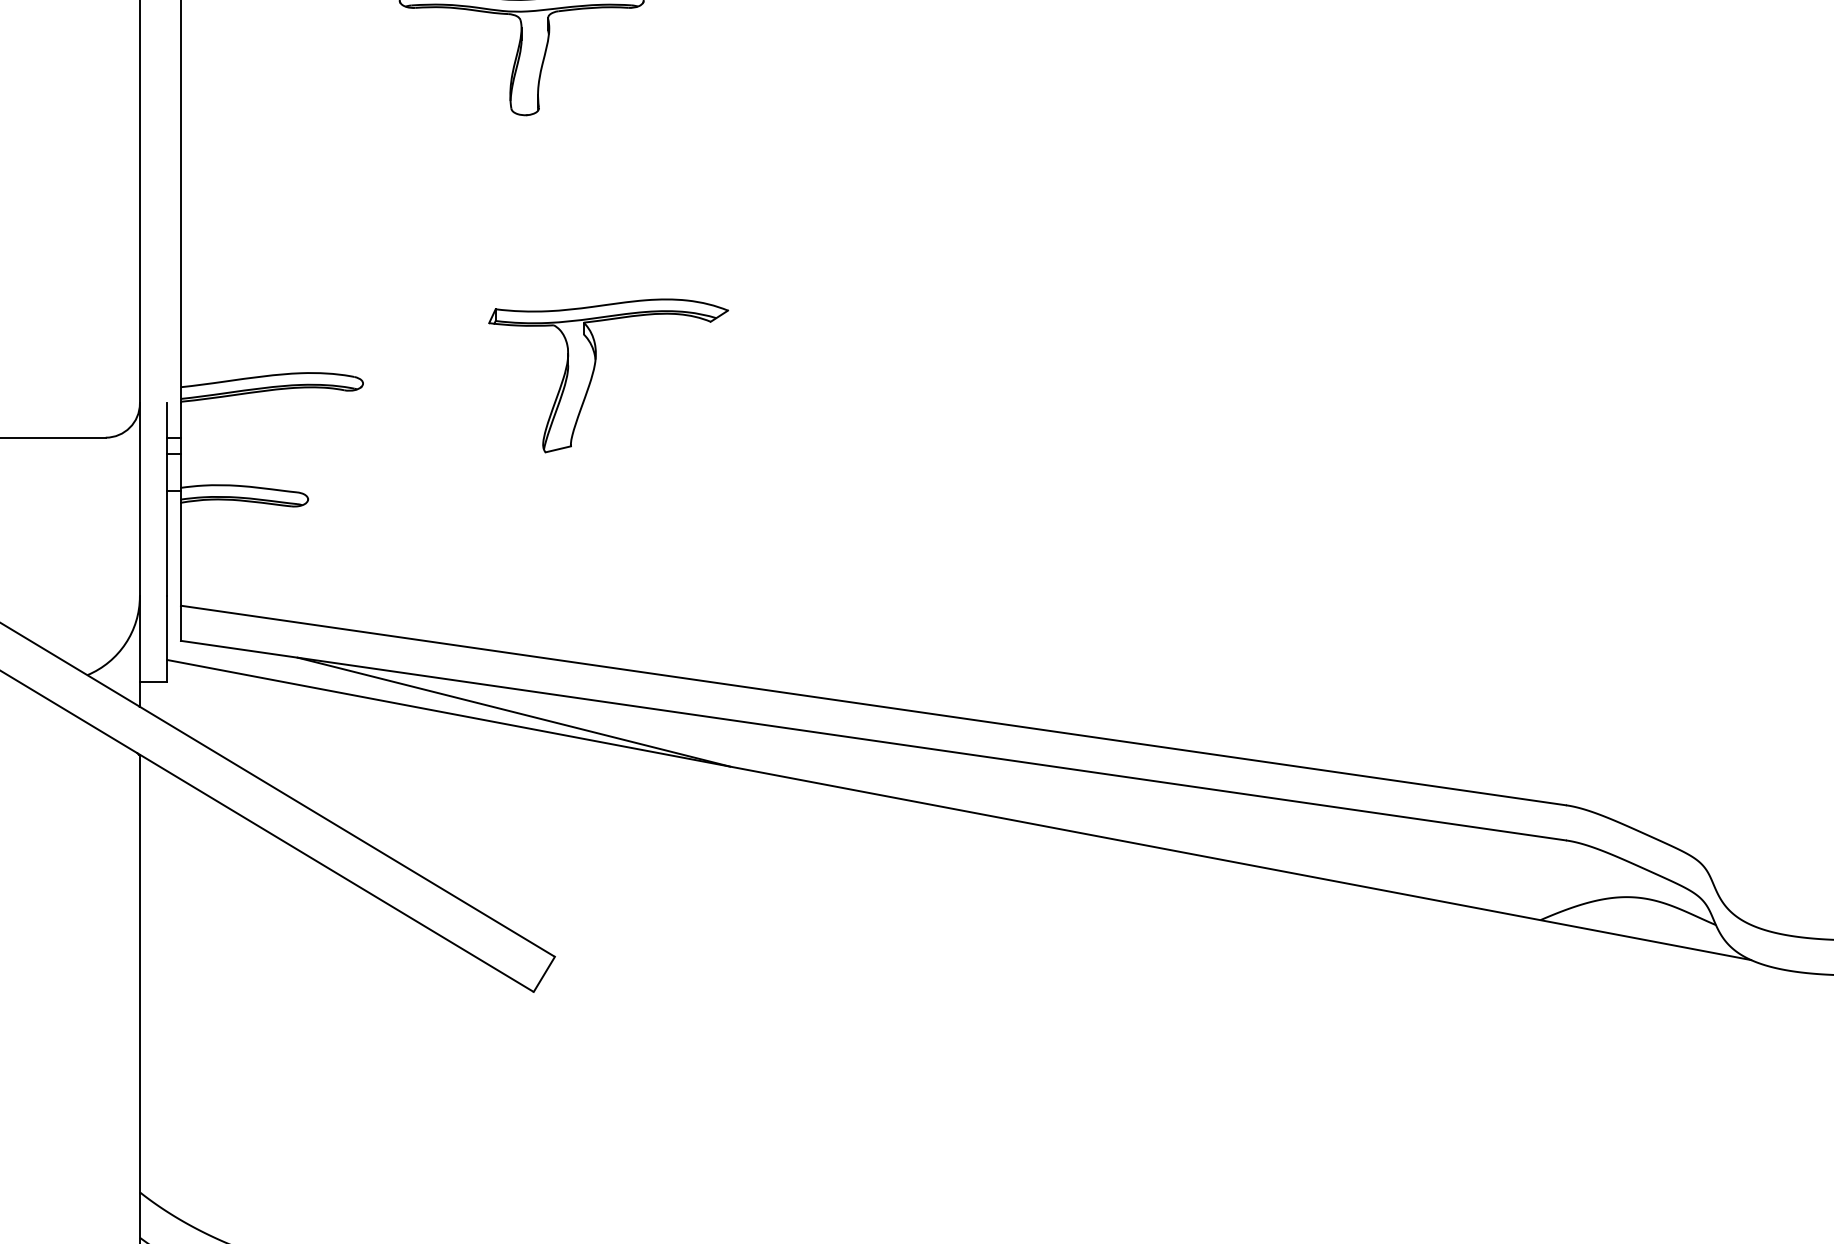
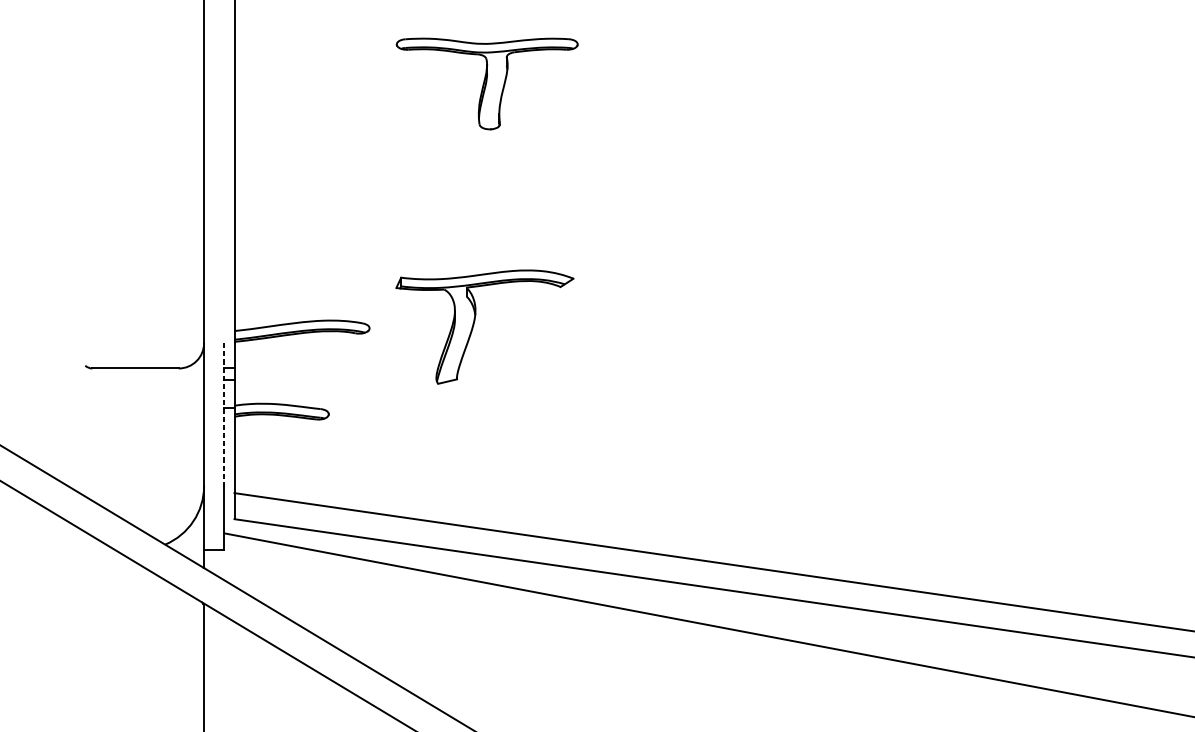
part: (594, 371) -> (474, 323), moved
line: (167, 500) -> (224, 415), solid -> dashed
line: (513, 711) -> (481, 571), removed

